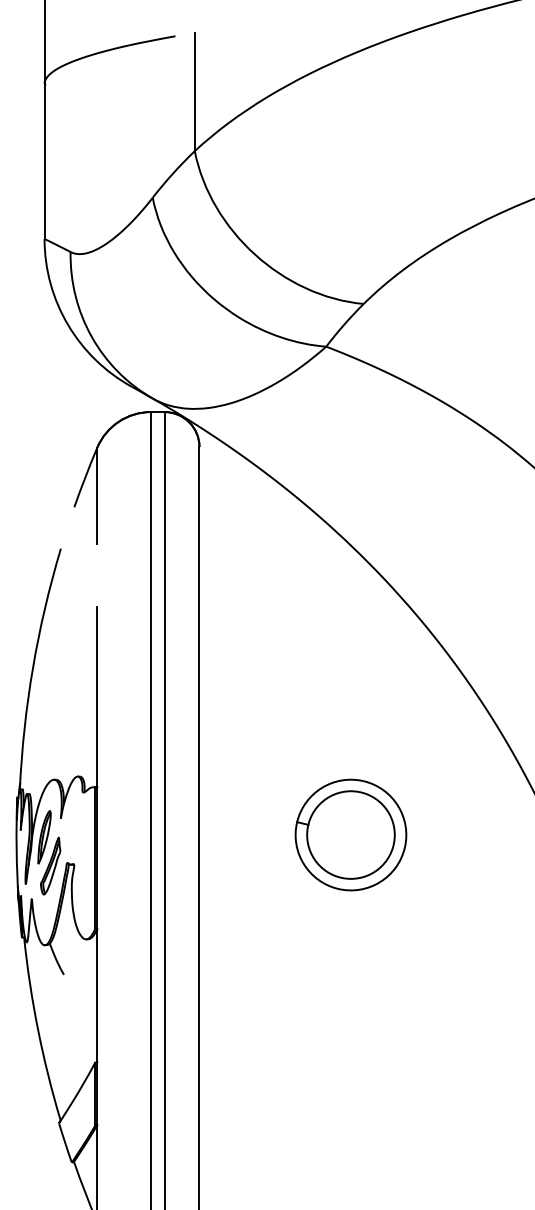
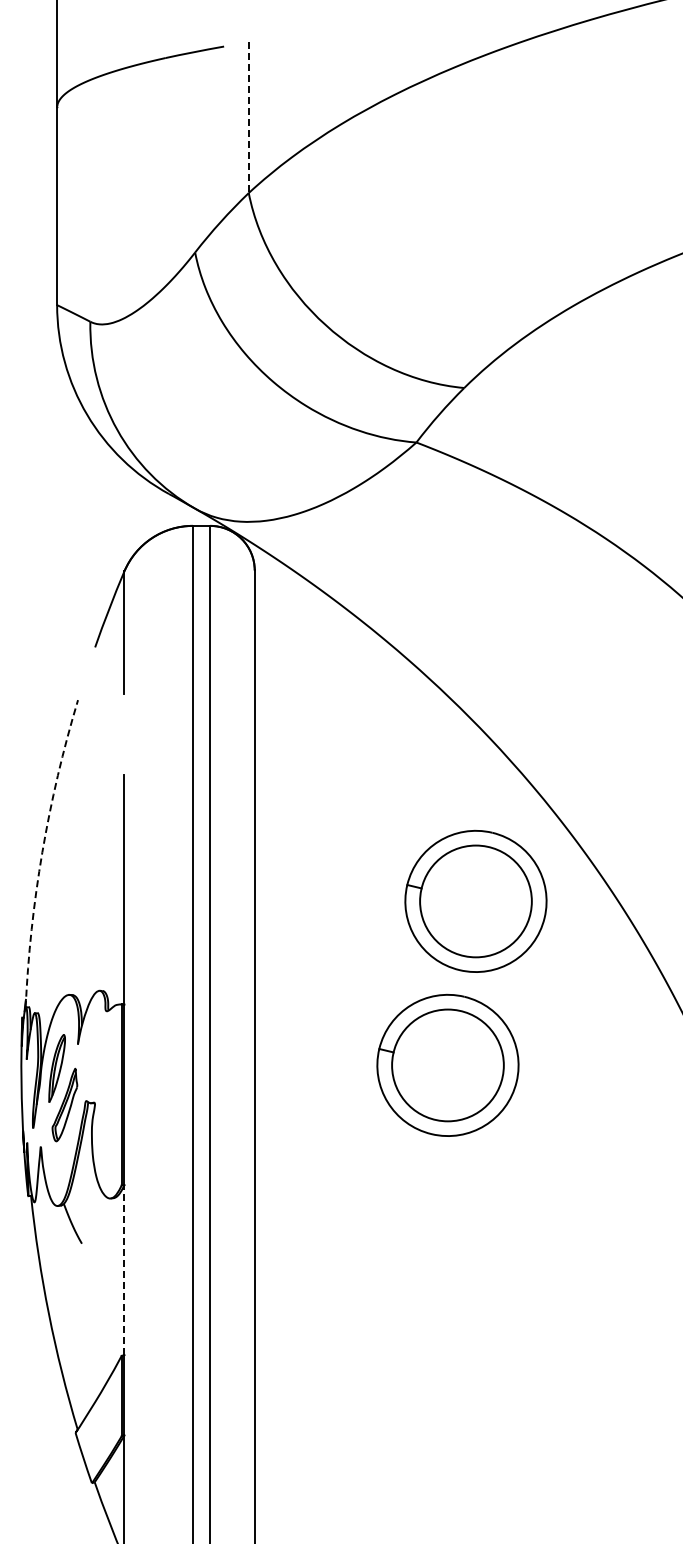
line: (194, 91) -> (248, 117), solid -> dashed
arc: (33, 668) -> (42, 852), solid -> dashed
part: (372, 705) -> (475, 900), added
line: (97, 995) -> (124, 1269), solid -> dashed

